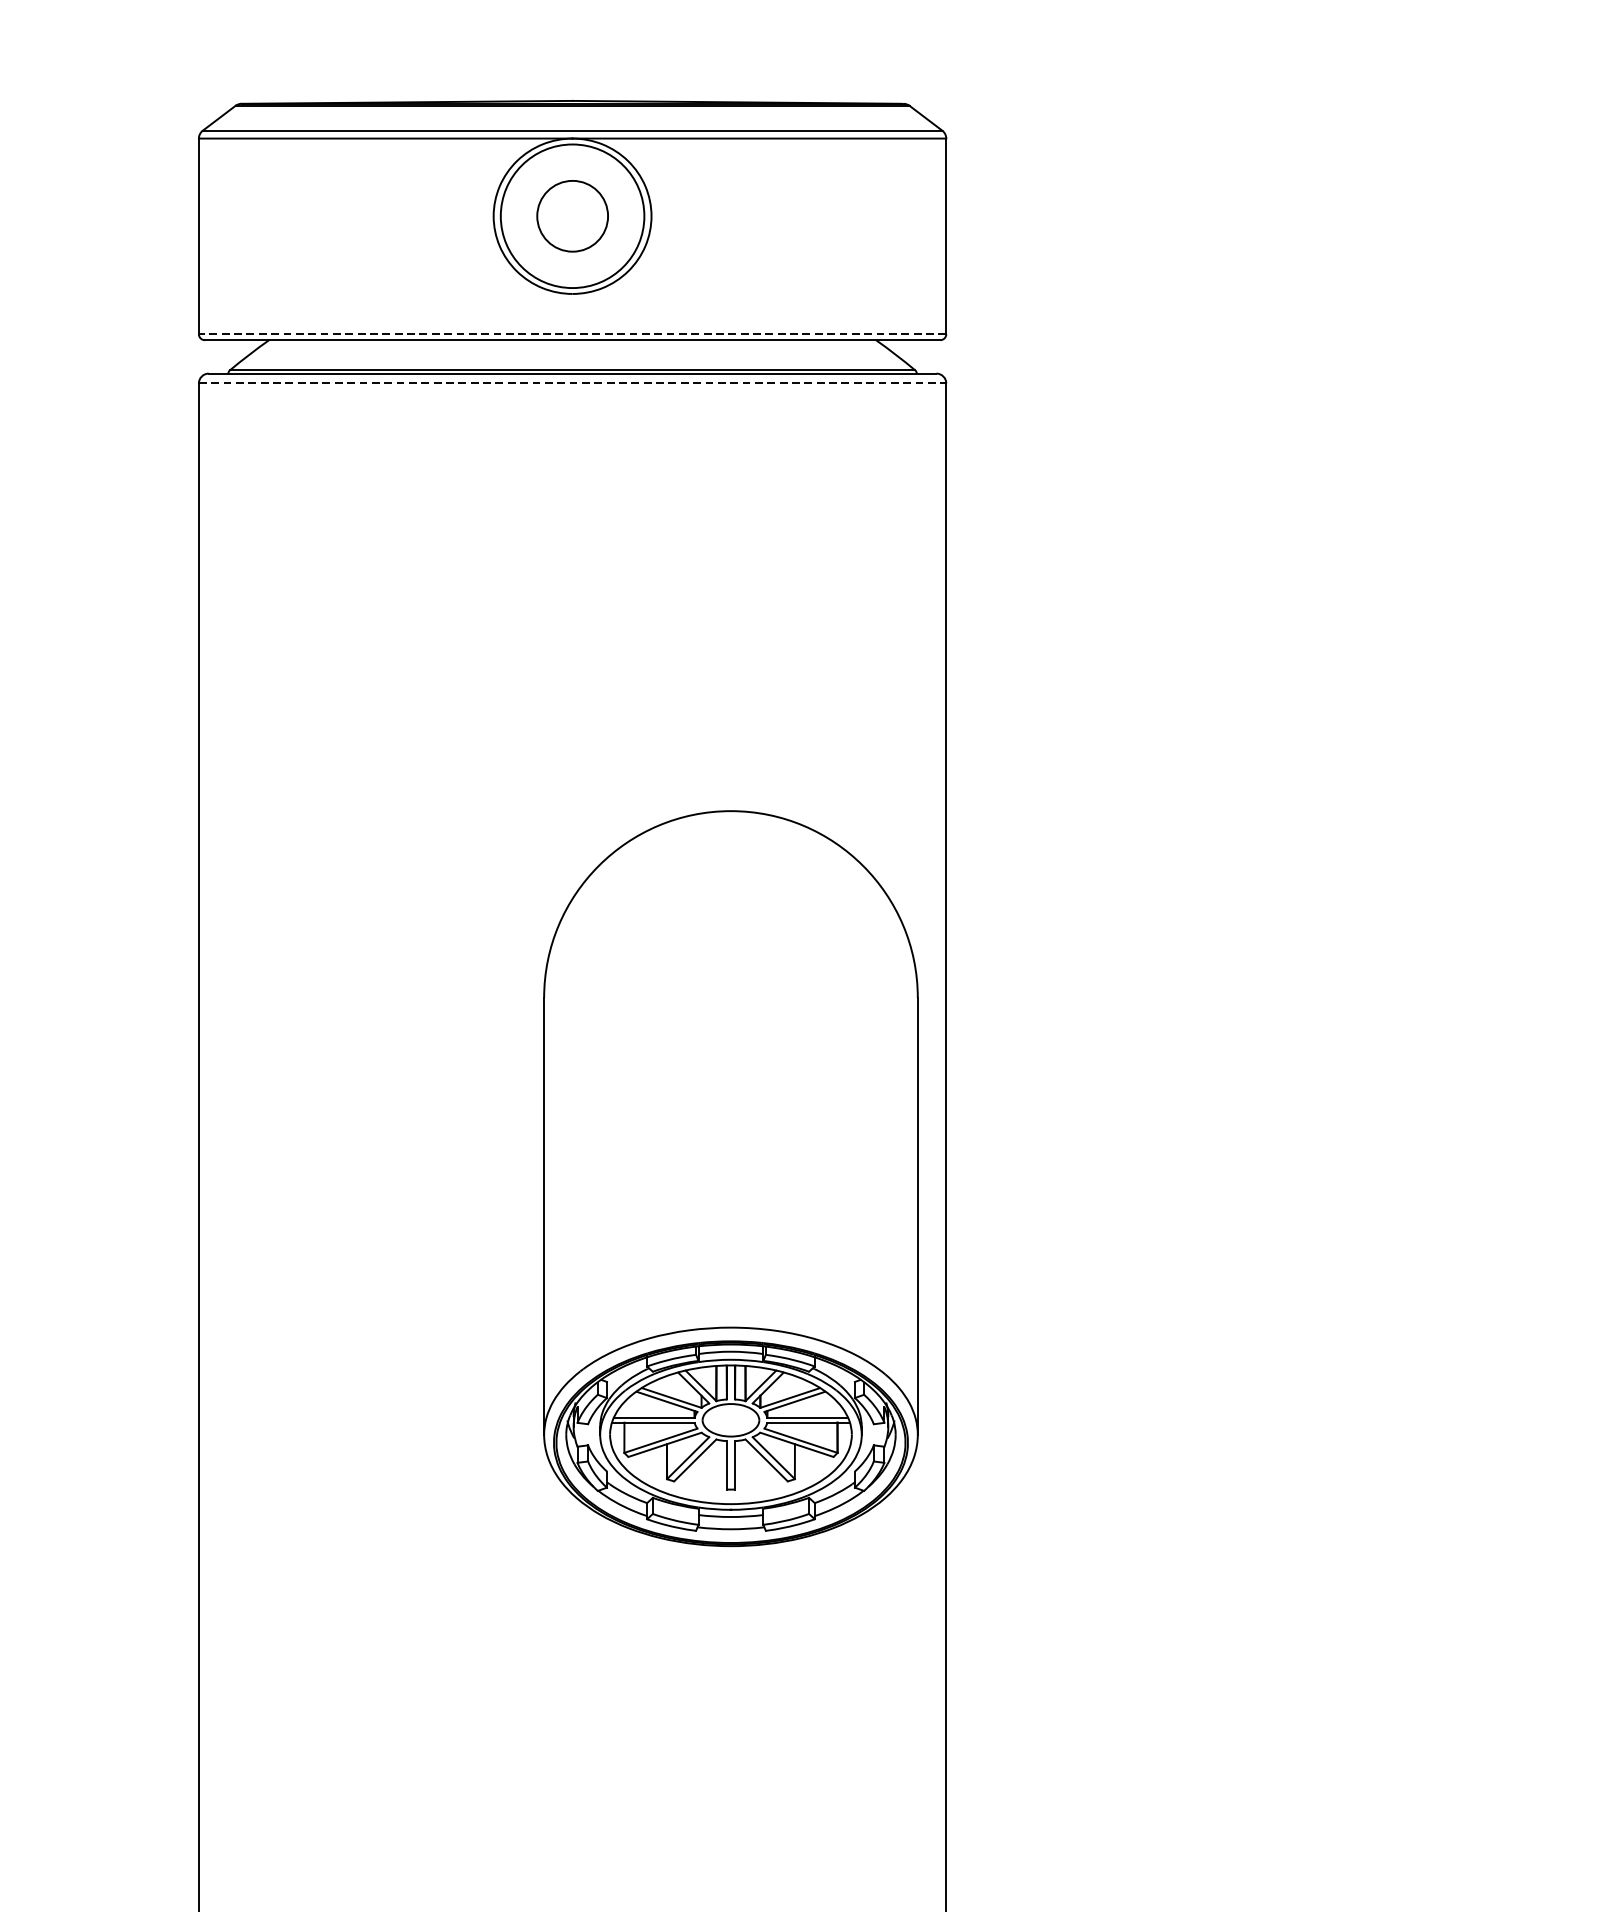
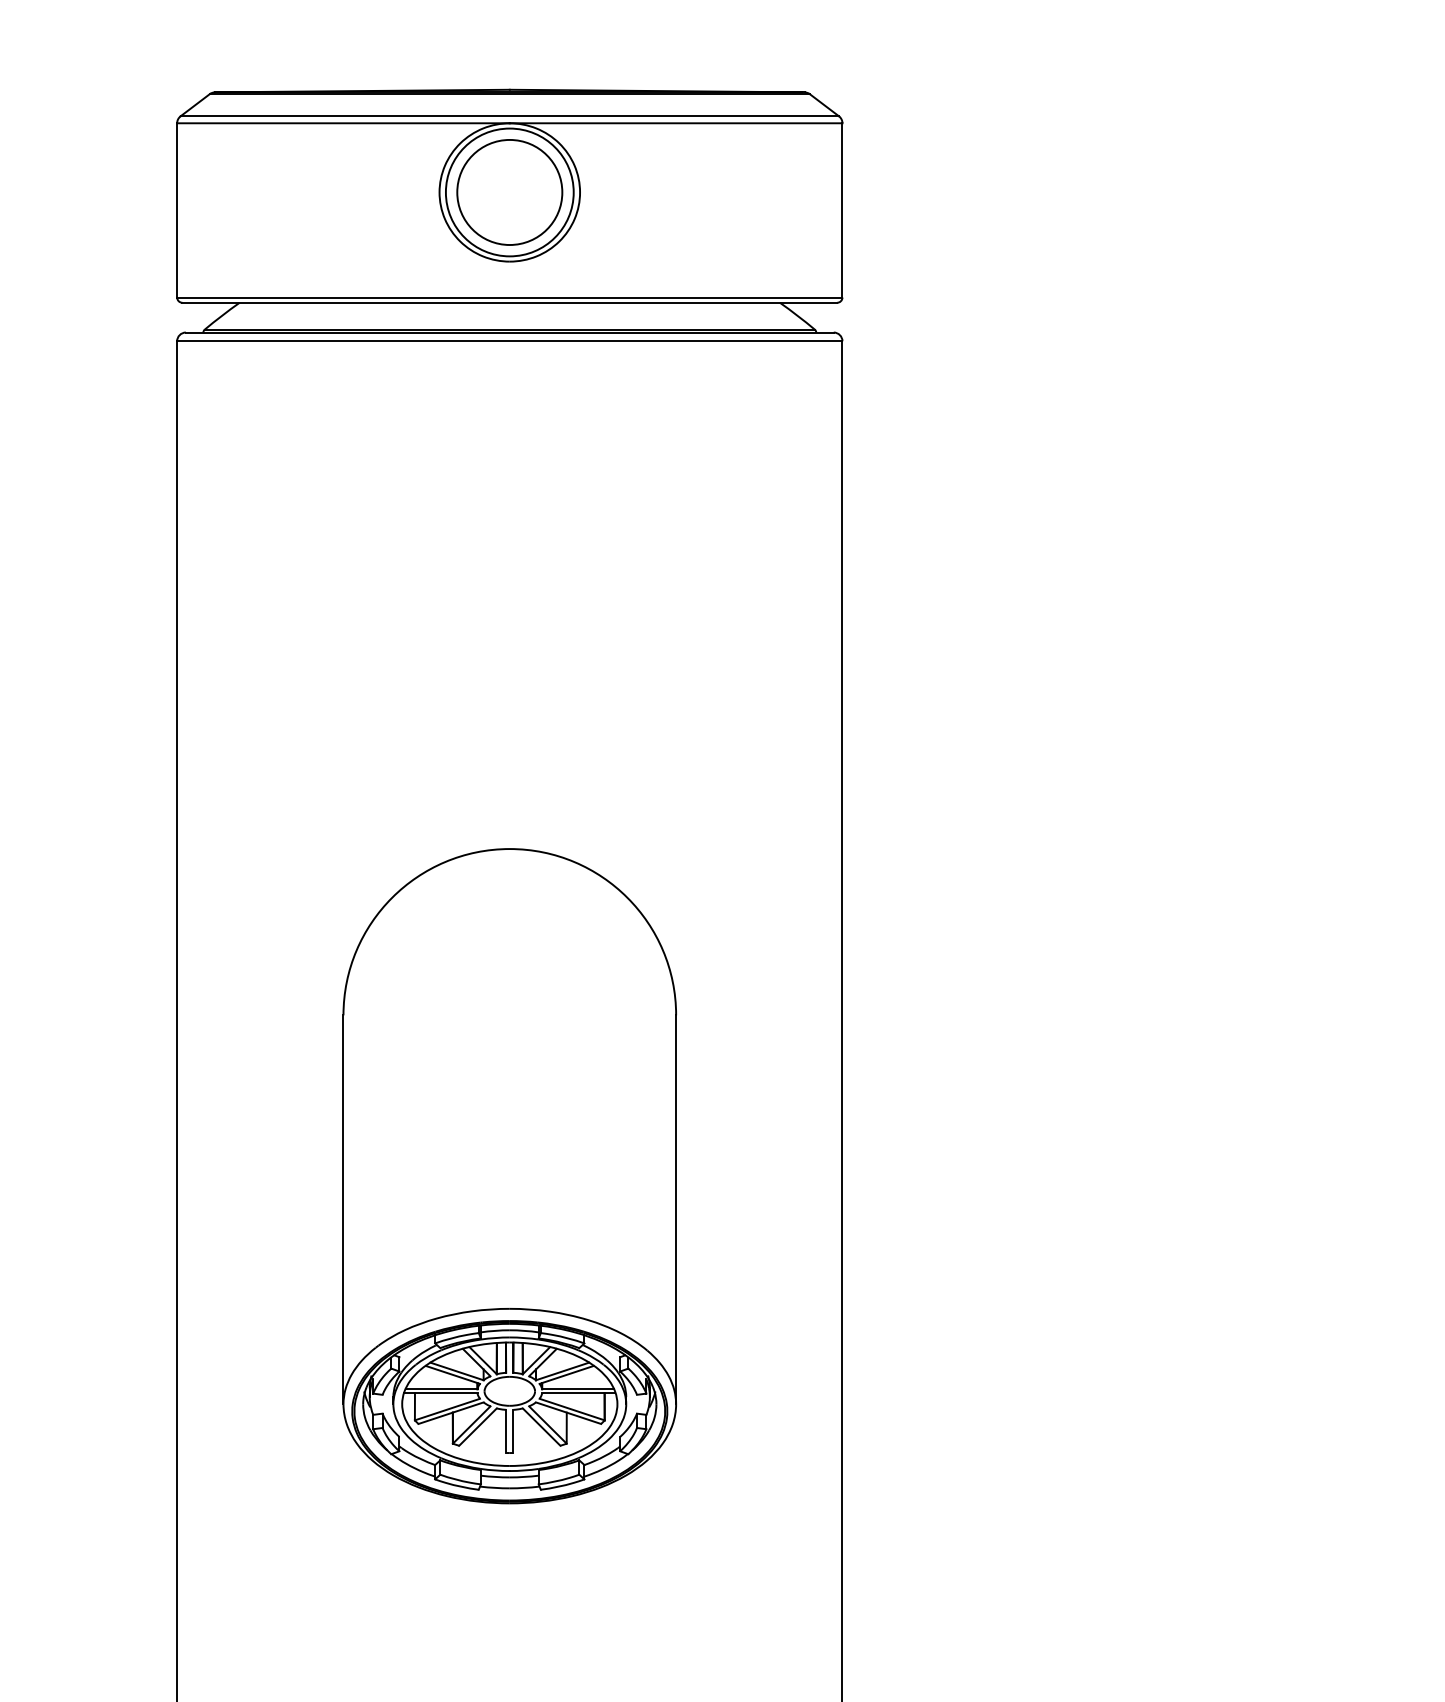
circle: (572, 216) -> (509, 192), size x1.67
line: (572, 334) -> (509, 297), dashed -> solid
line: (572, 383) -> (509, 341), dashed -> solid
part: (730, 1178) -> (509, 1176), moved

